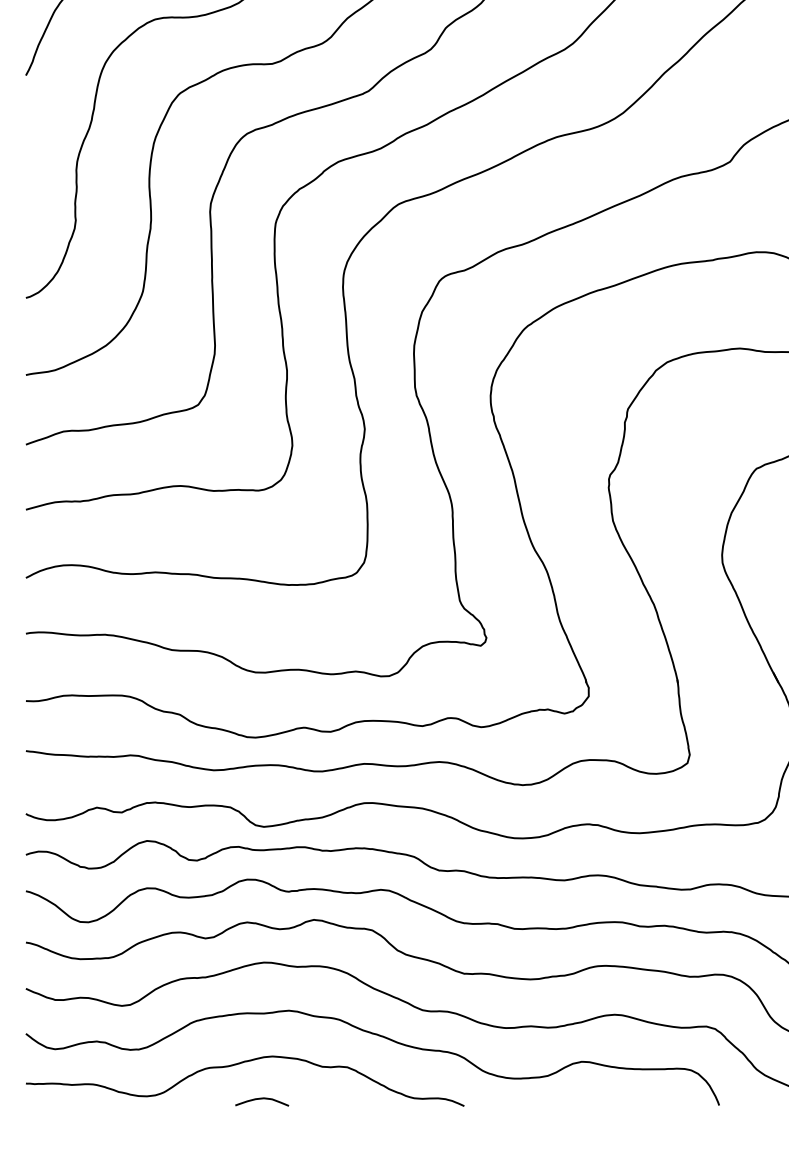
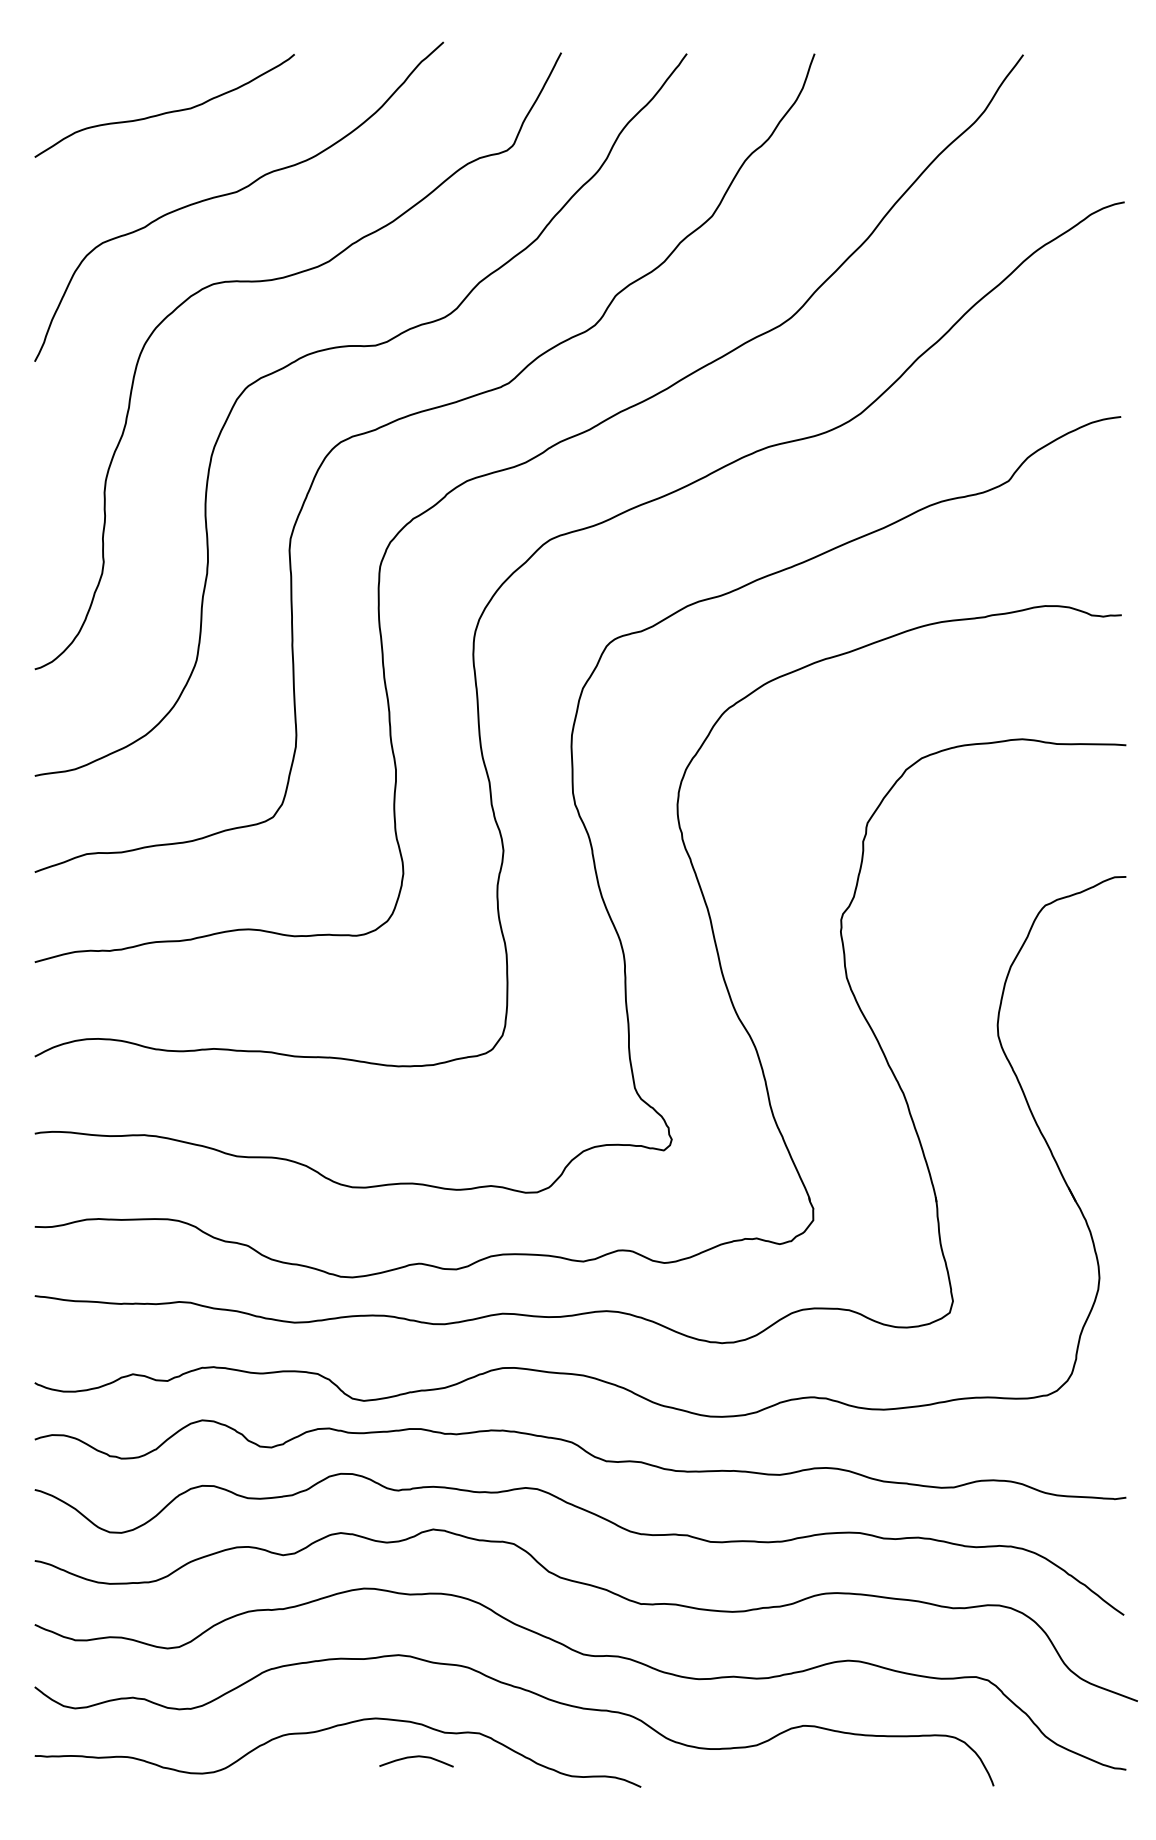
curve: (262, 1099) -> (416, 1757), moved

